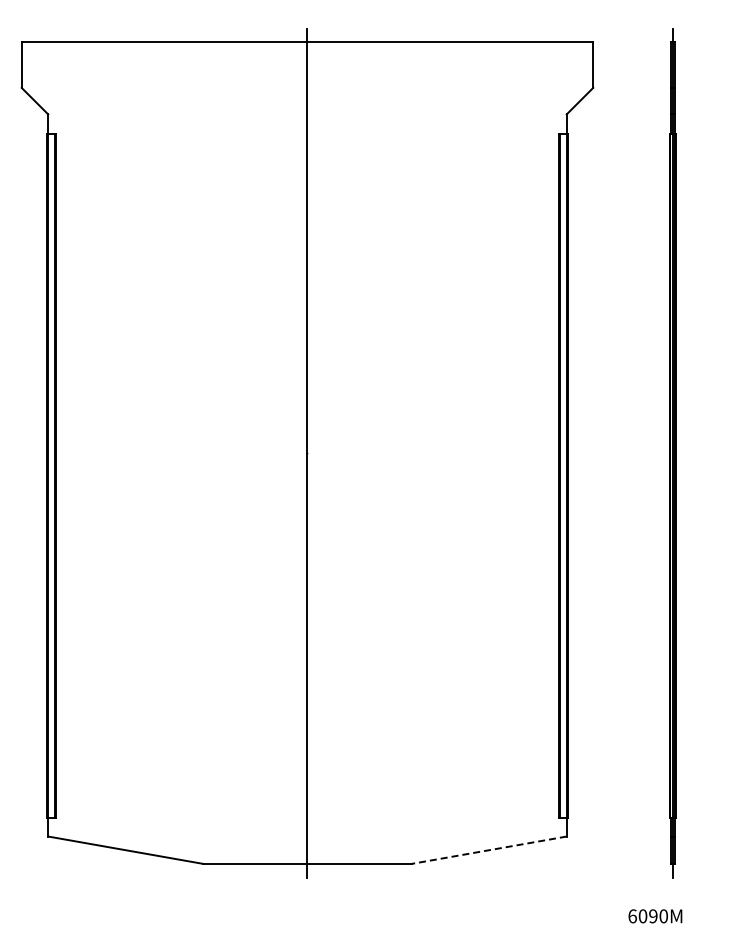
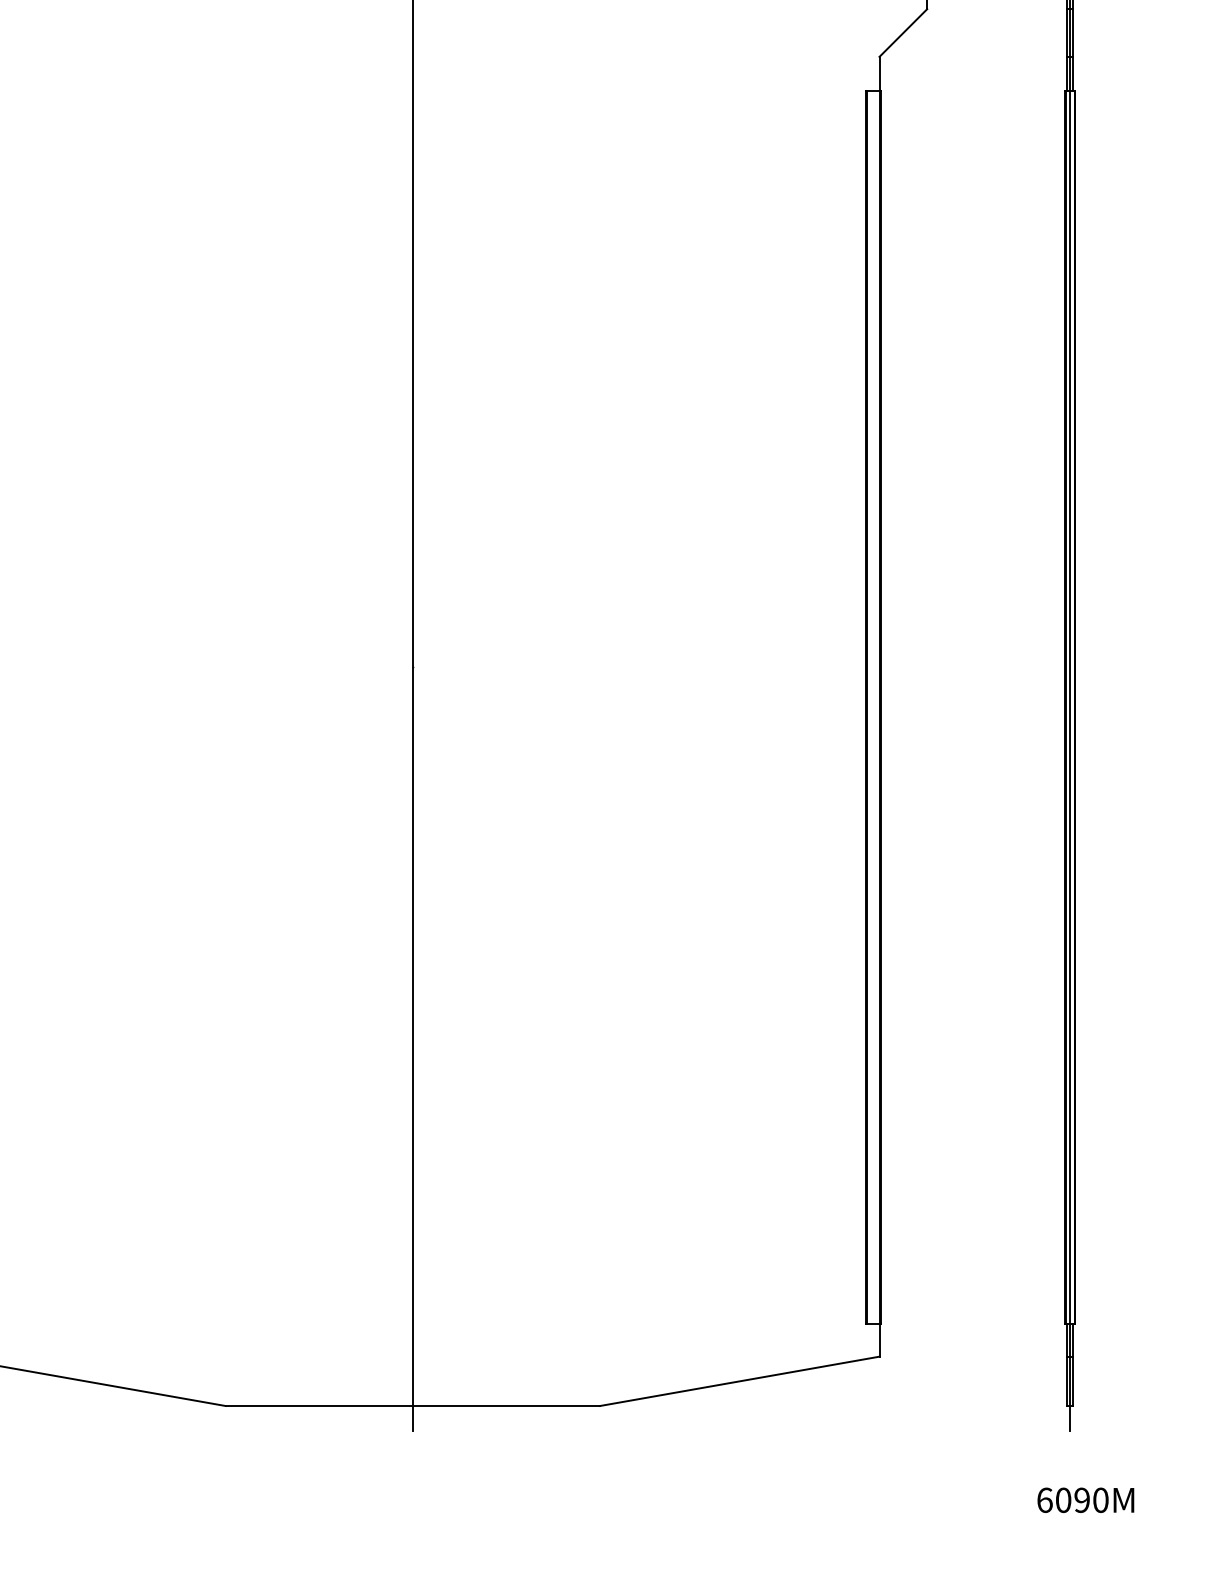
line: (489, 850) -> (740, 1381), dashed -> solid
text: (655, 916) -> (1086, 1500), moved

